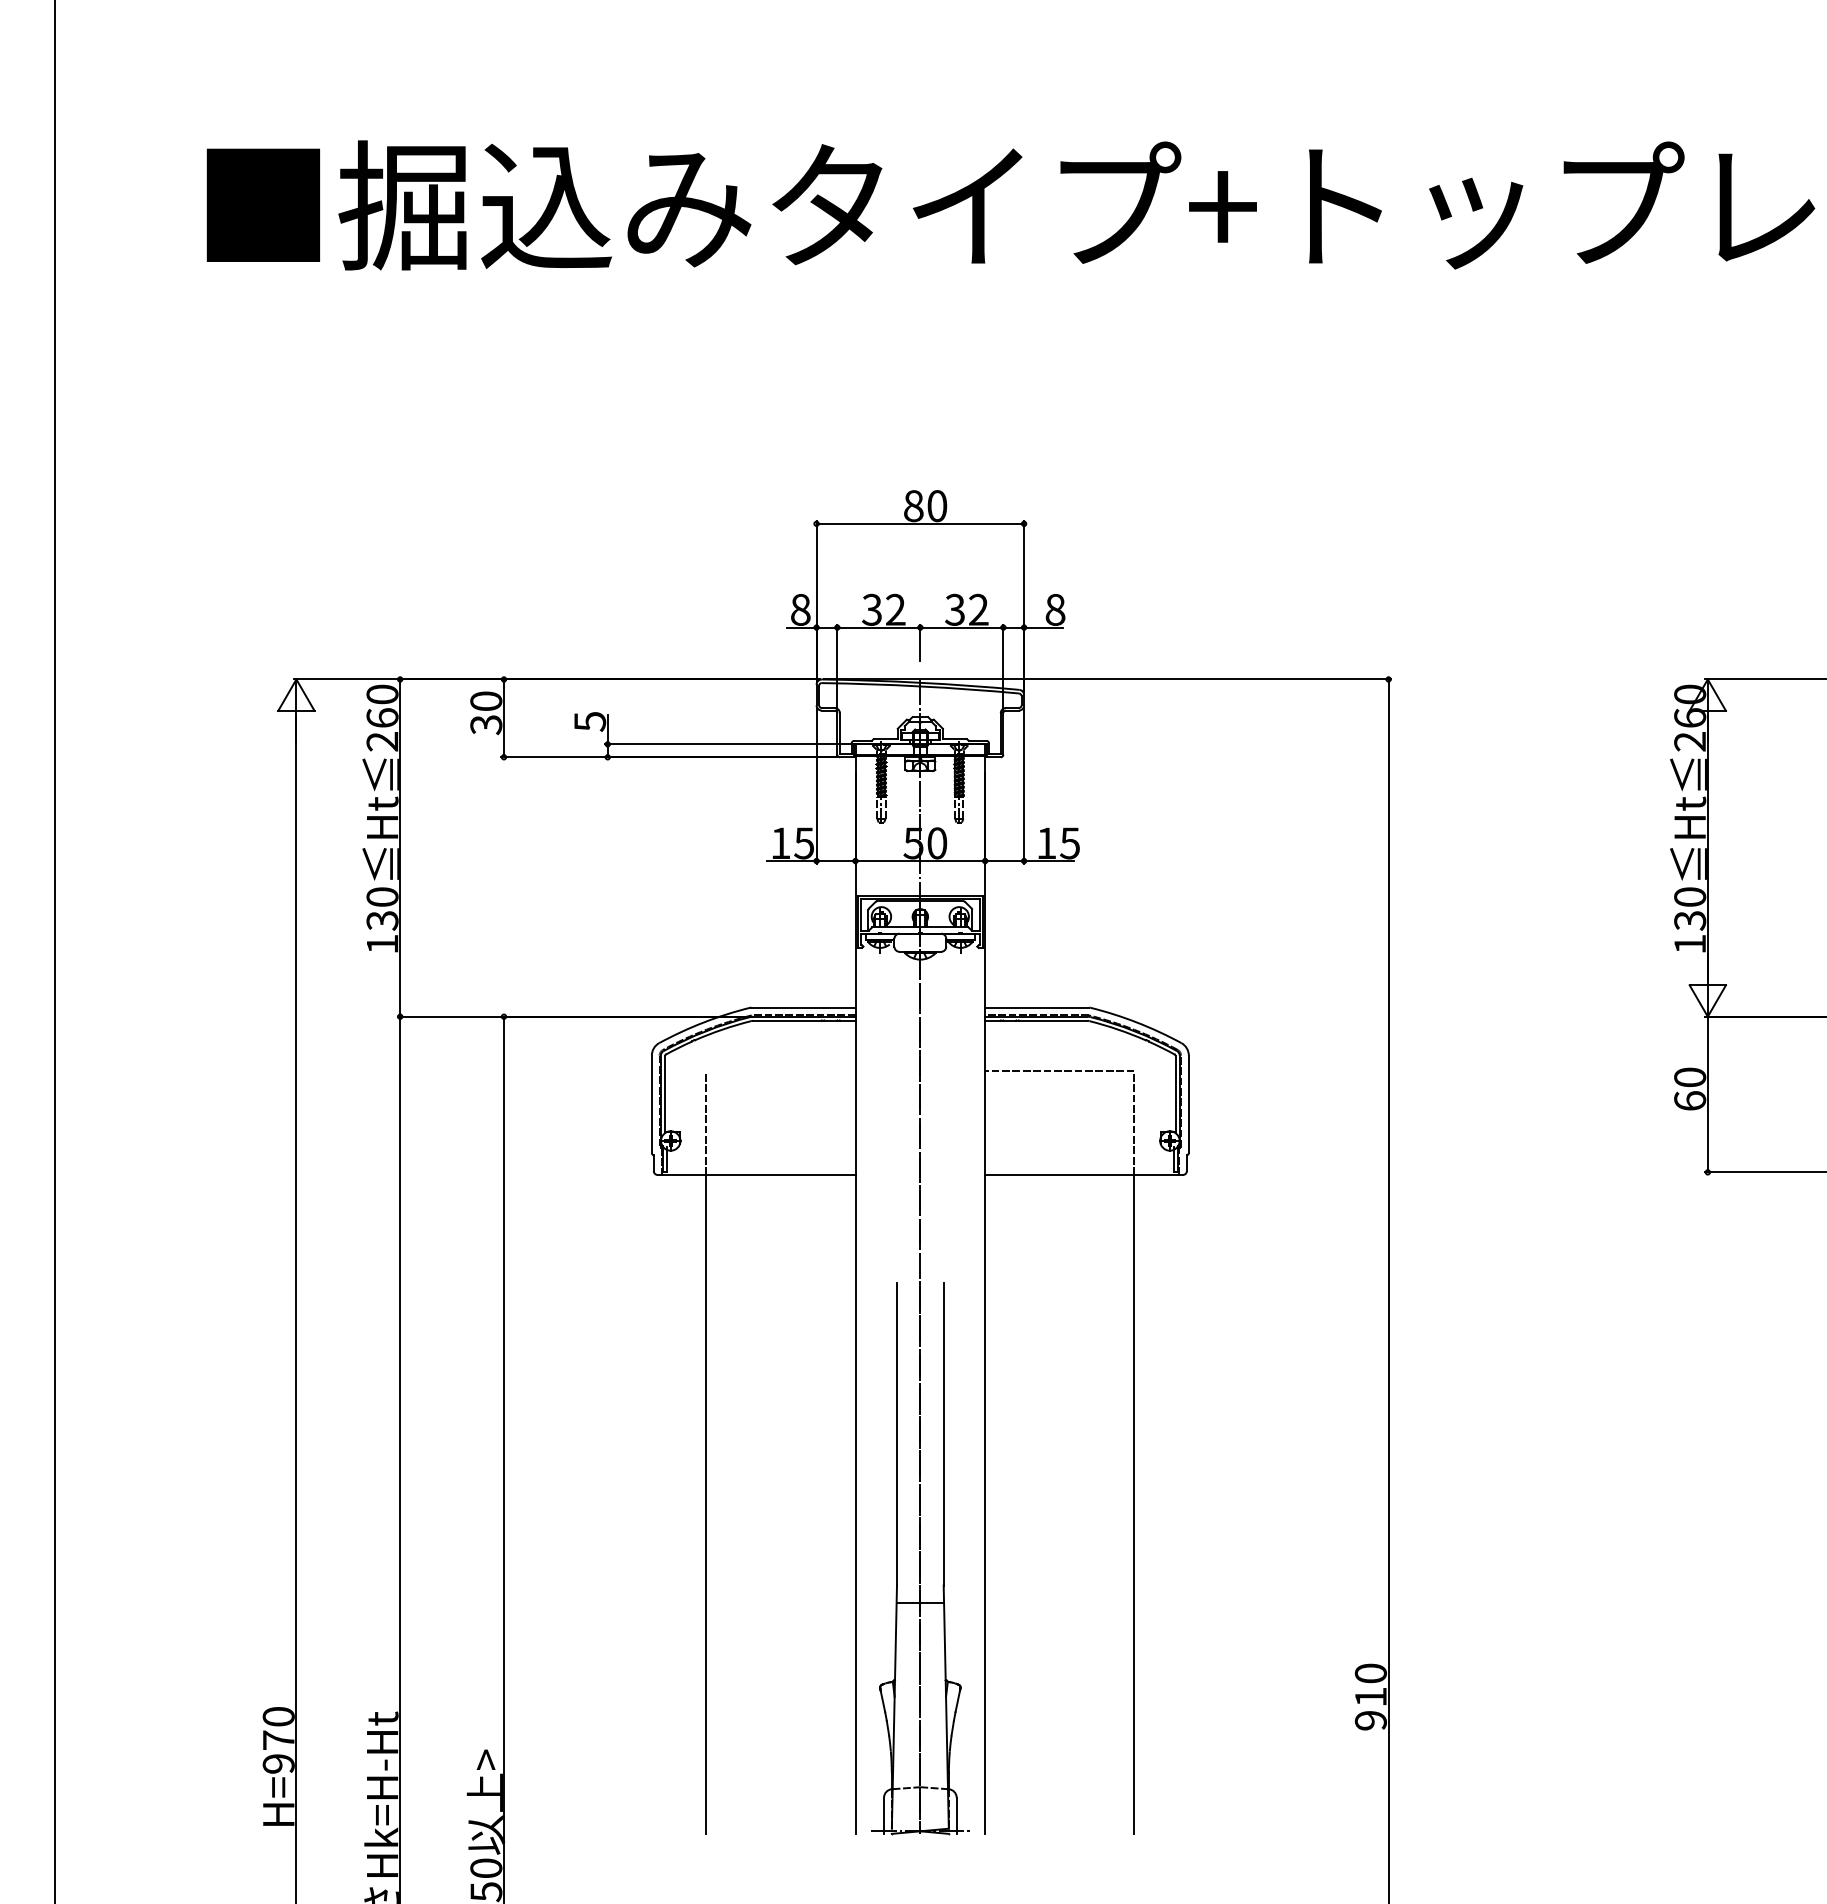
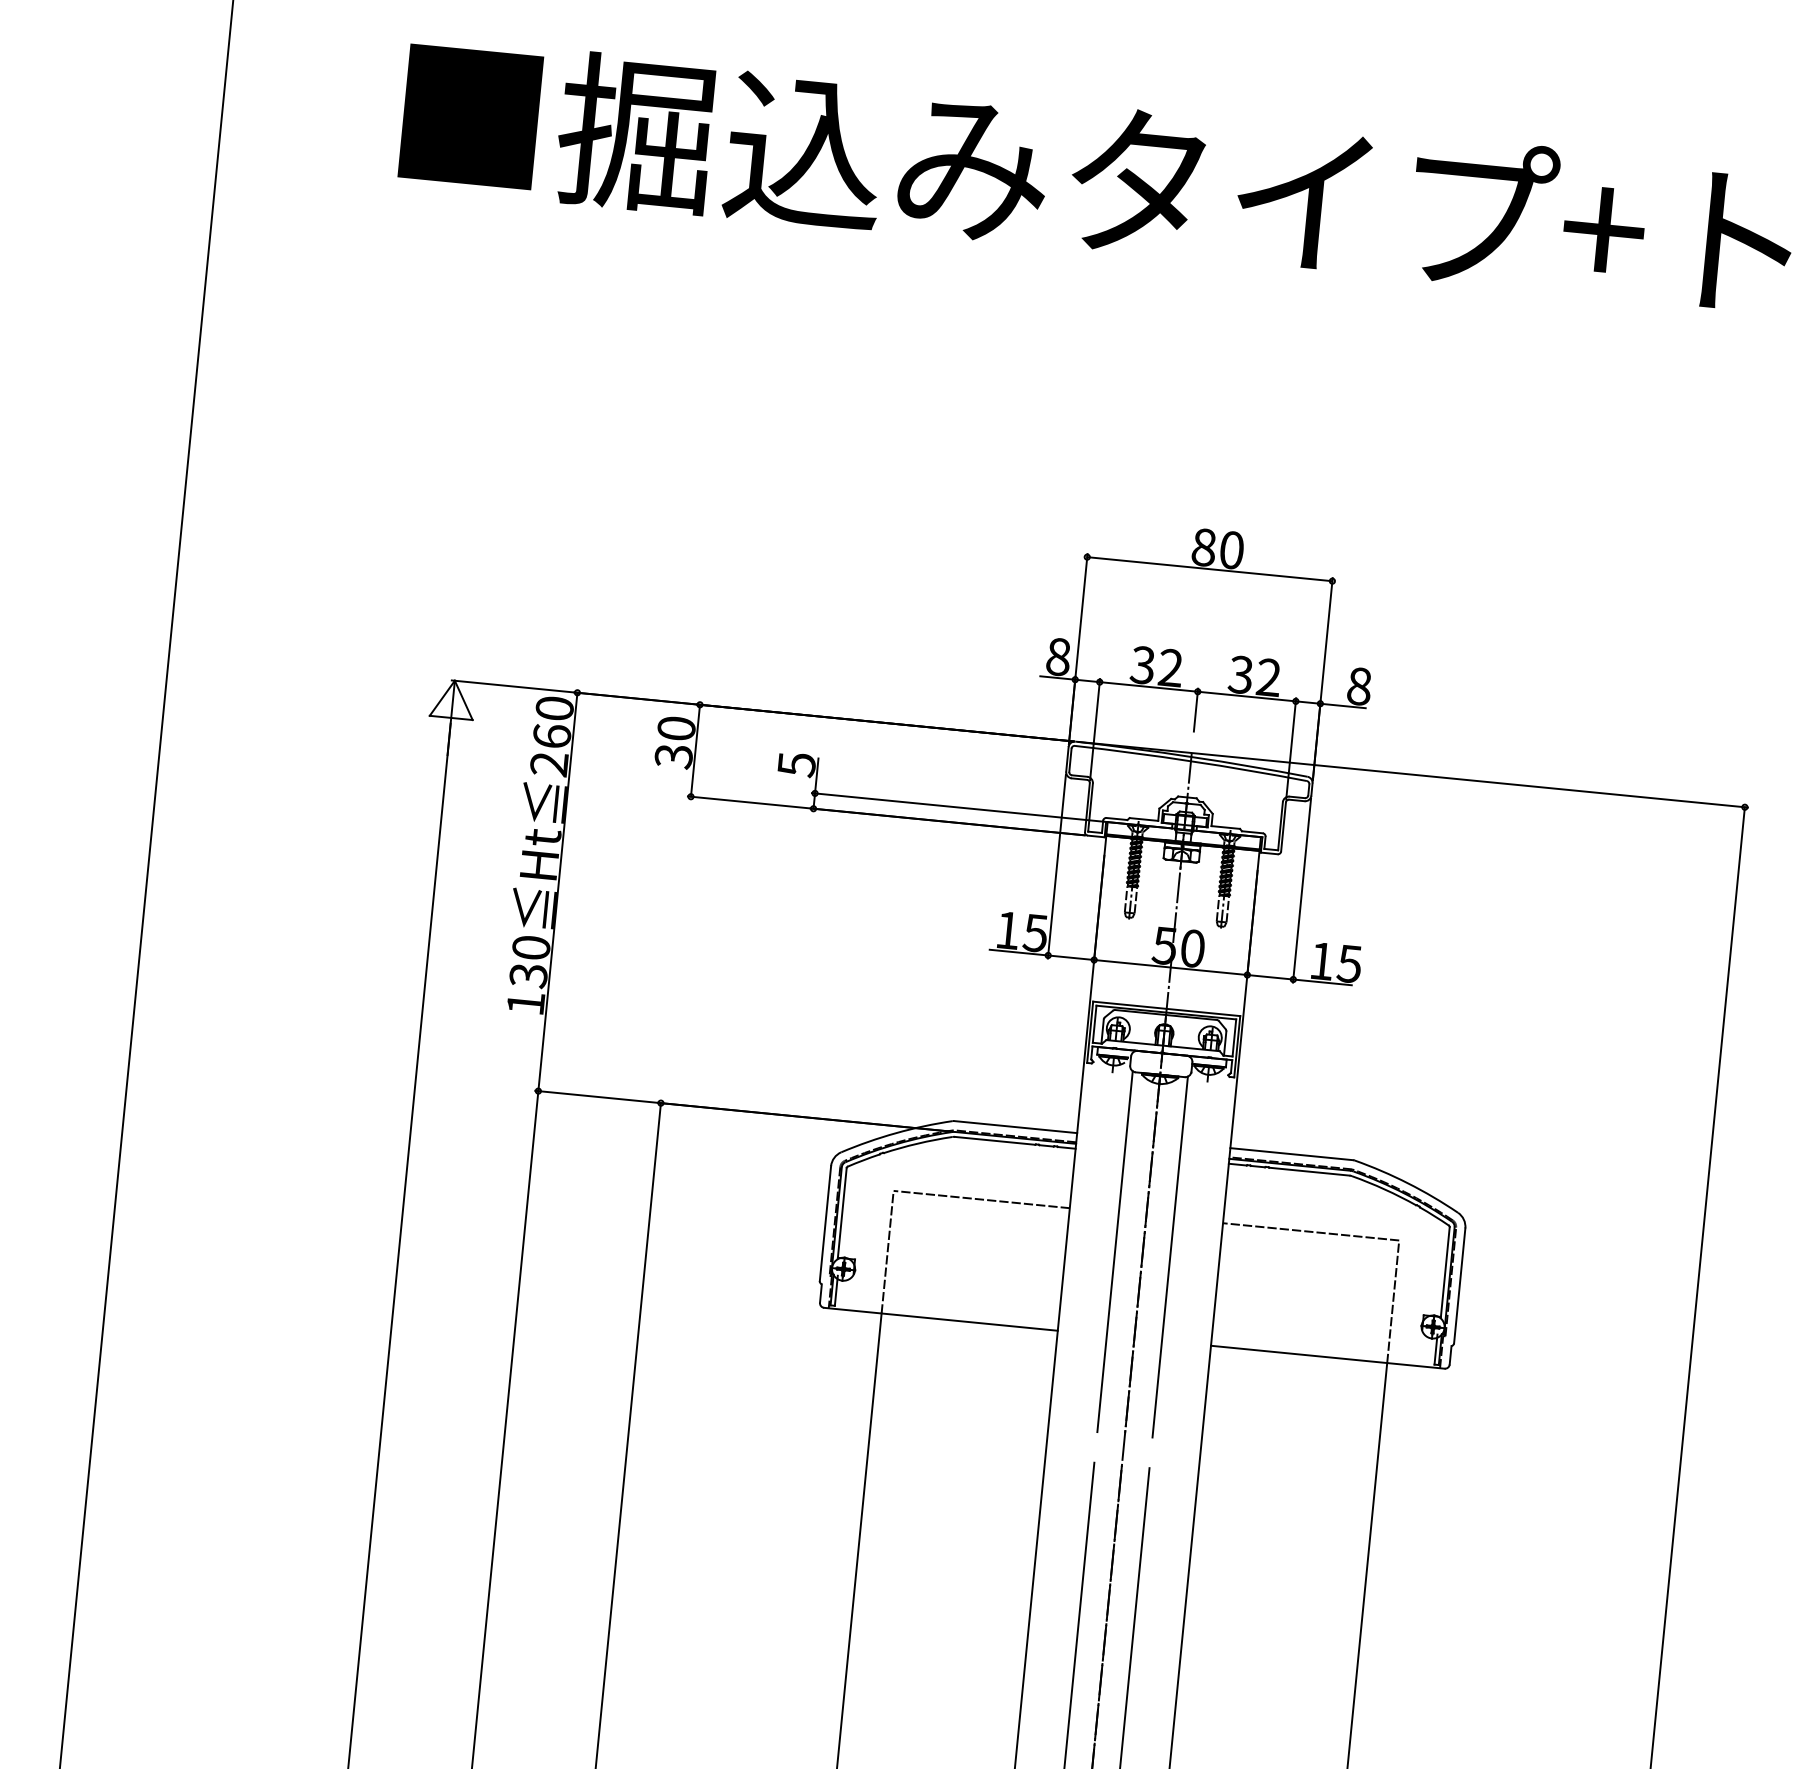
line: (780, 1071) -> (981, 1199), added
line: (897, 1103) -> (1115, 1251), added
line: (943, 1103) -> (1170, 1256), added

